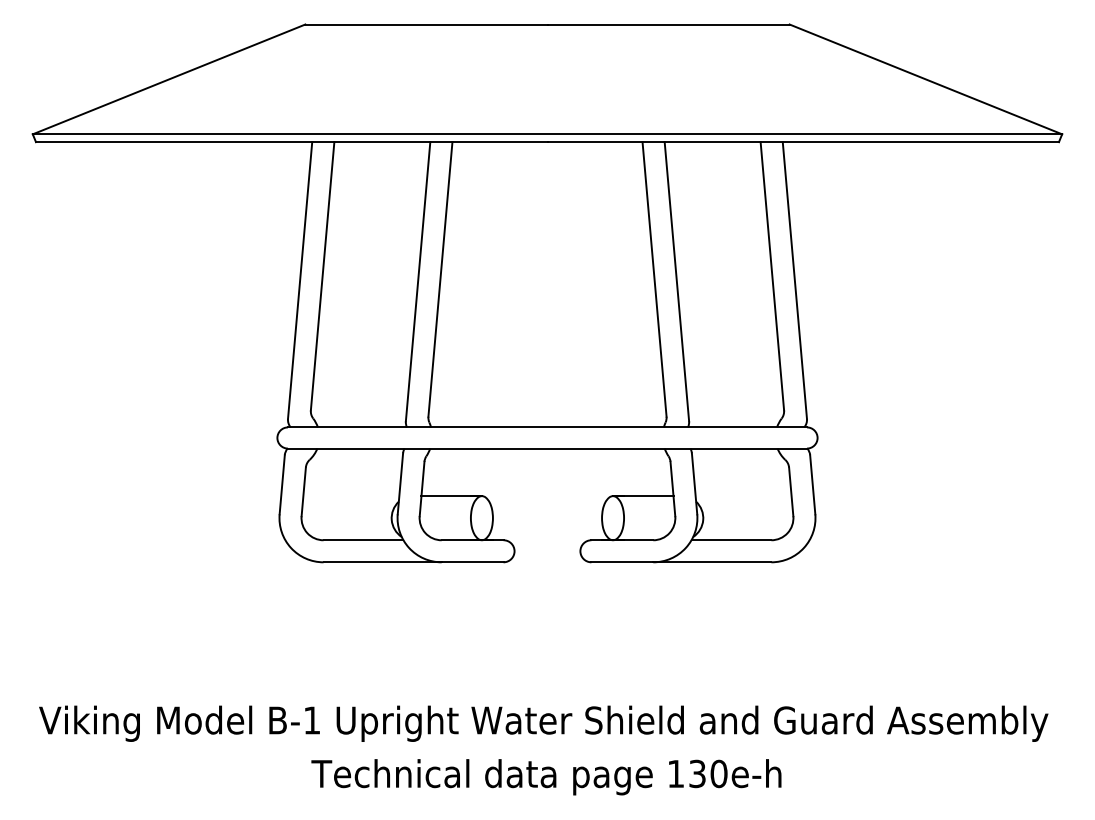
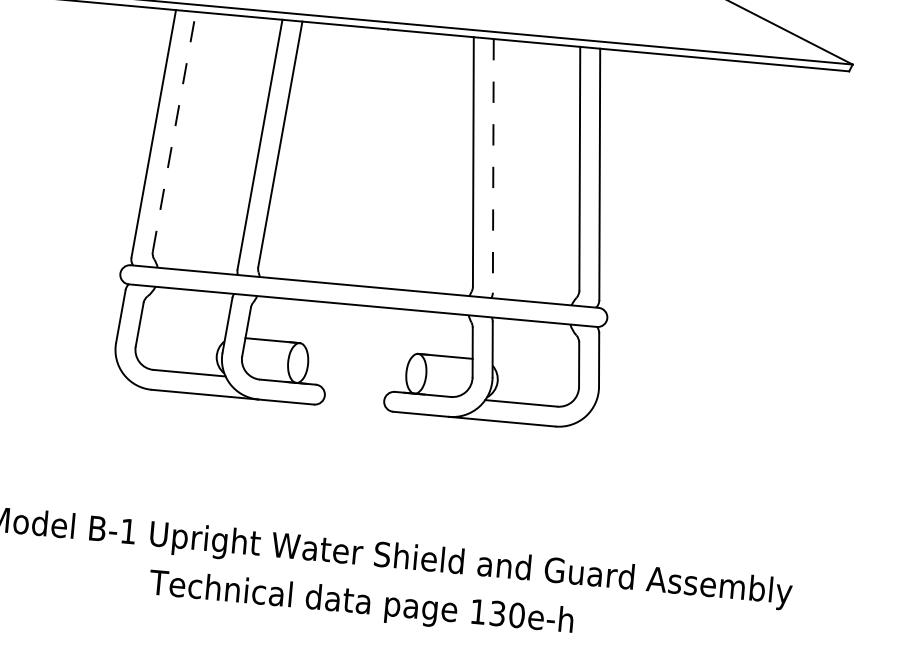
line: (322, 276) -> (174, 132), solid -> dashed
line: (676, 282) -> (492, 166), solid -> dashed
text: (546, 777) -> (361, 604), moved

